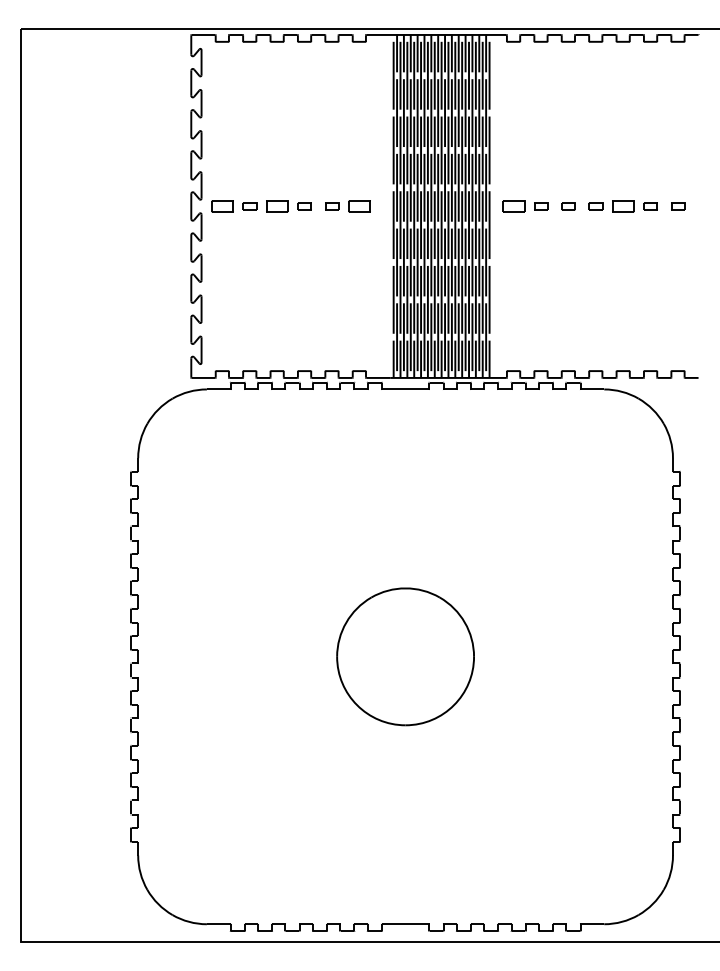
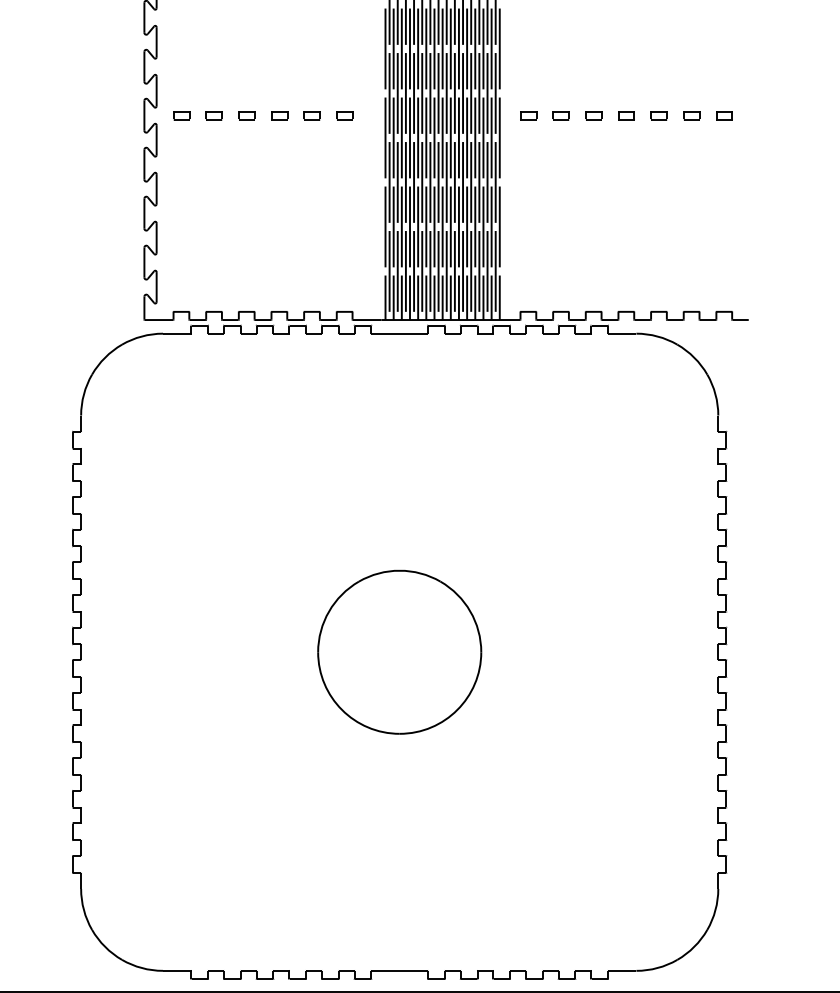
part: (222, 206) -> (181, 115), size x0.62
part: (277, 206) -> (247, 115), size x0.62
part: (359, 206) -> (344, 115), size x0.62
part: (513, 206) -> (528, 115), size x0.62
part: (623, 206) -> (659, 115), size x0.62

